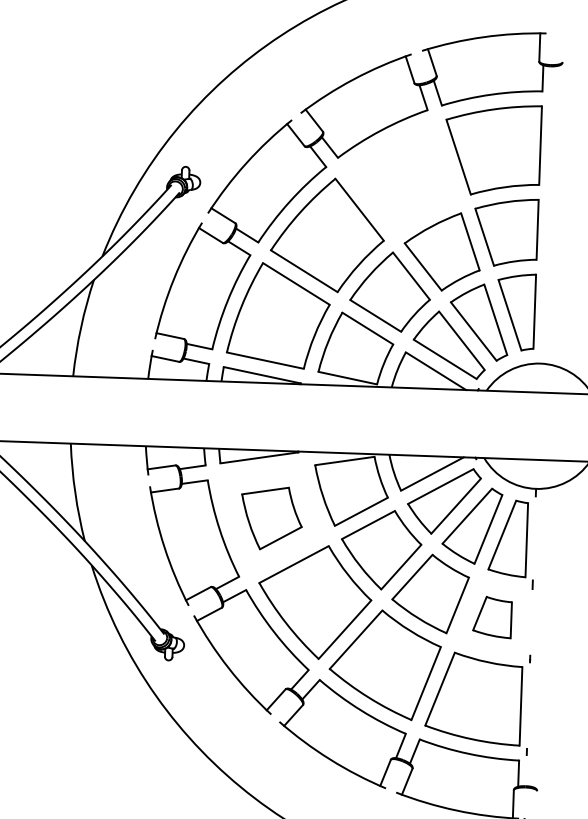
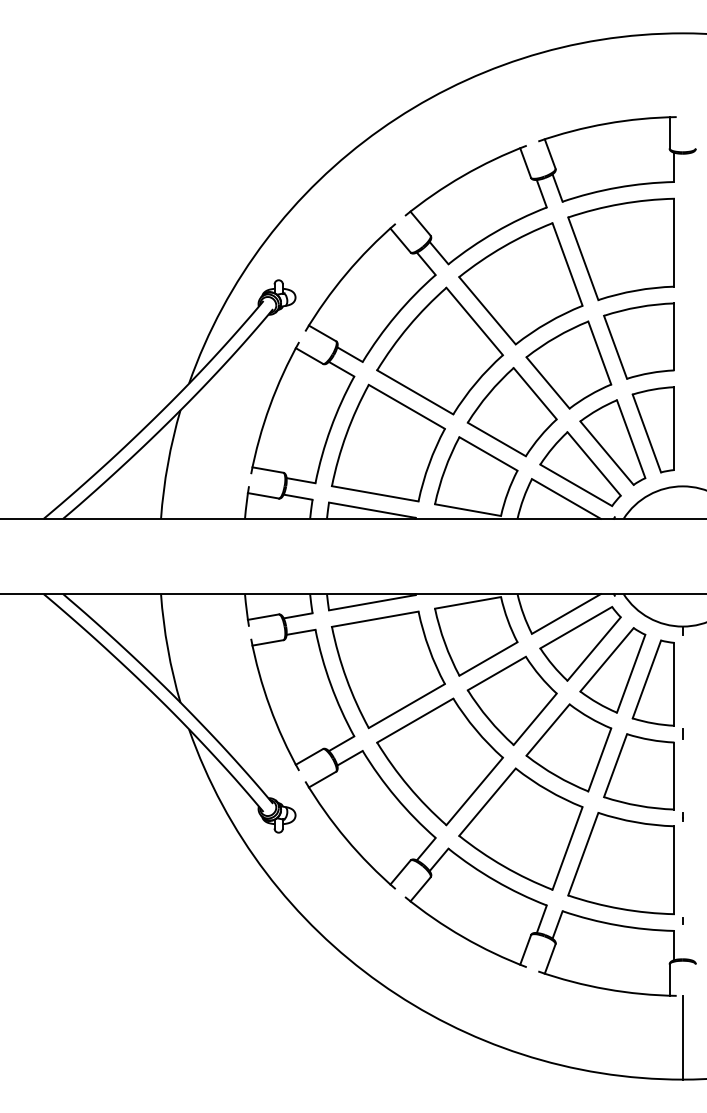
part: (401, 177) -> (520, 283), added
part: (271, 518) -> (388, 669), size x1.67
part: (491, 617) -> (638, 771), size x1.67

